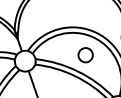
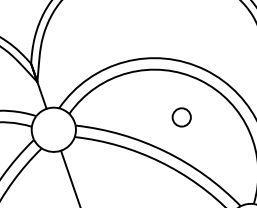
circle: (85, 55) -> (181, 117), size x0.6

